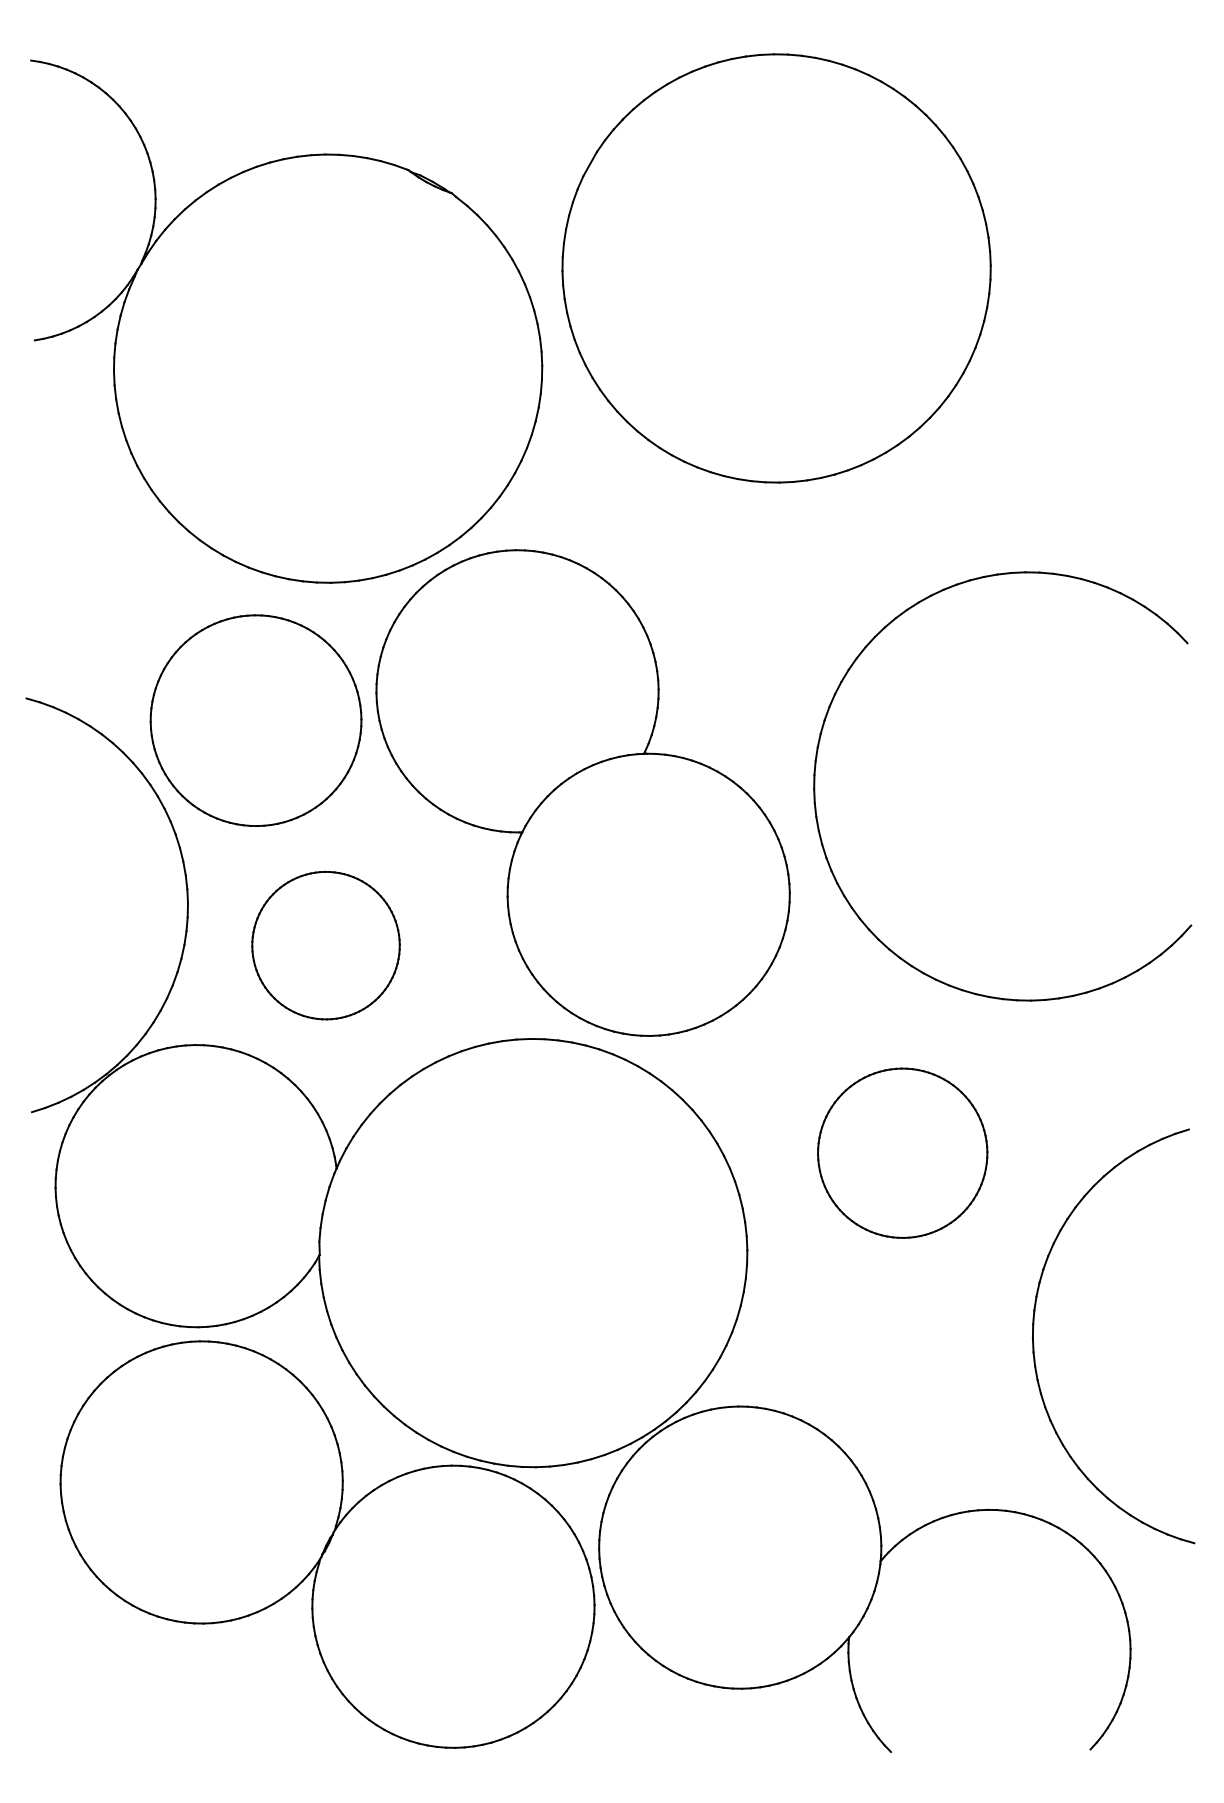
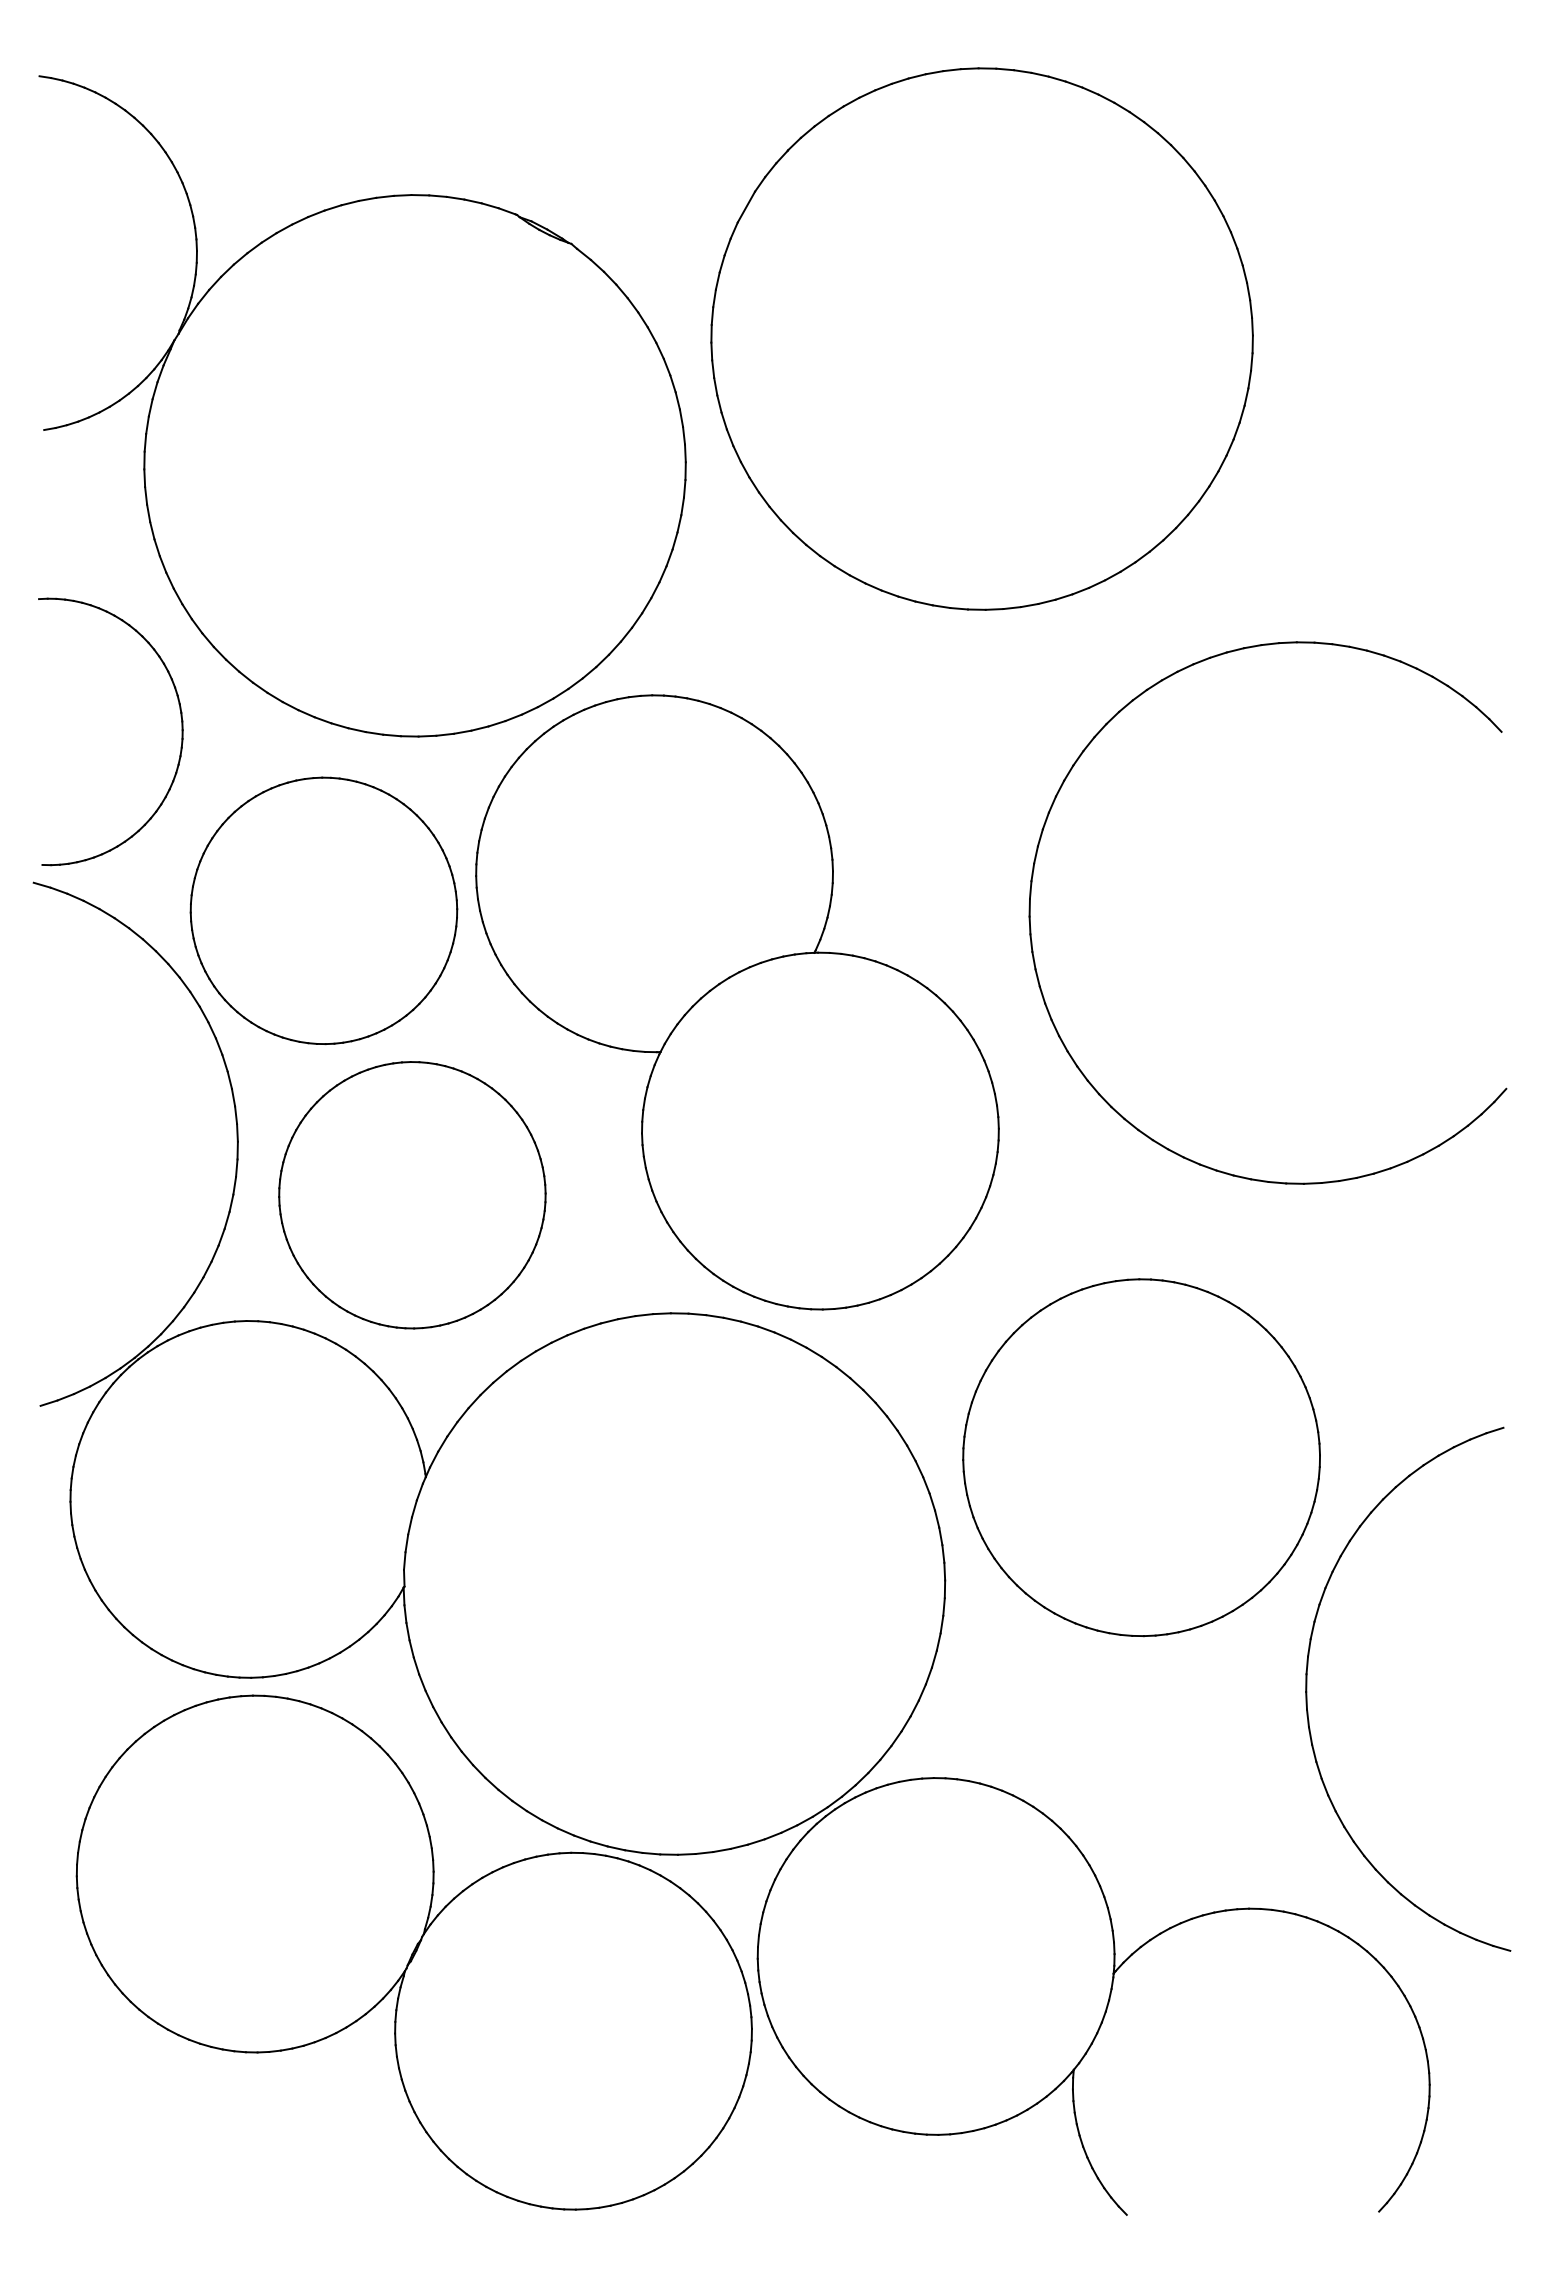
part: (143, 578) -> (181, 731), added
part: (815, 773) -> (1031, 896), moved
part: (326, 945) -> (412, 1195), size x1.43
part: (902, 1153) -> (1141, 1457), size x1.67

